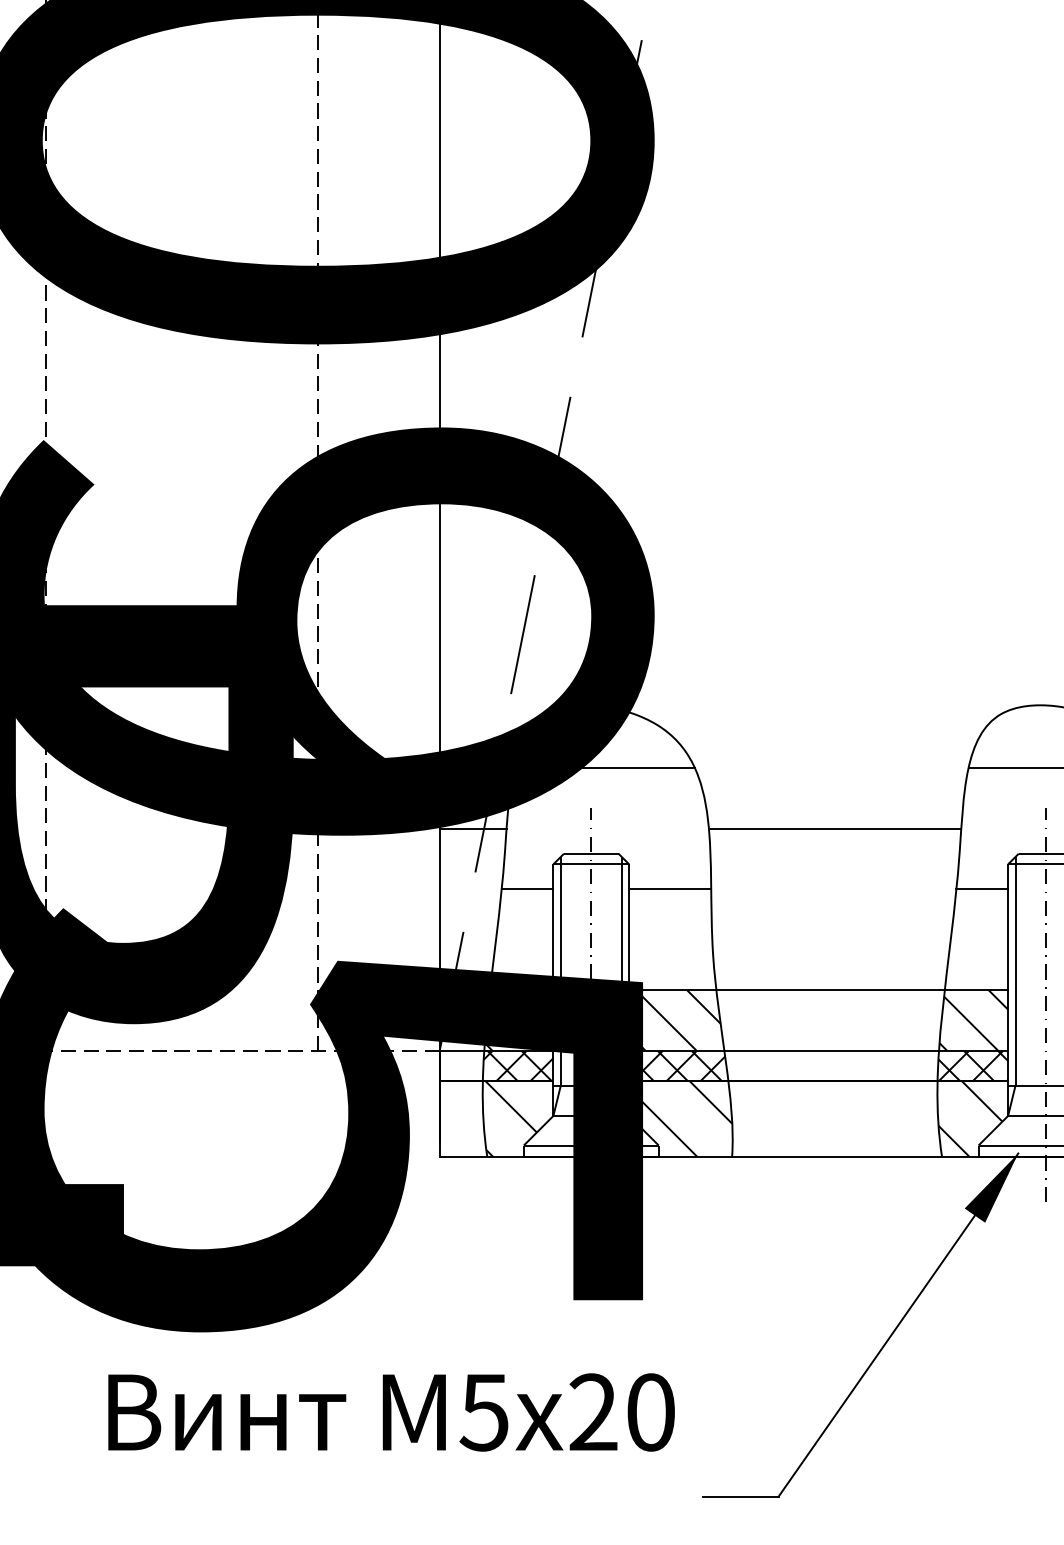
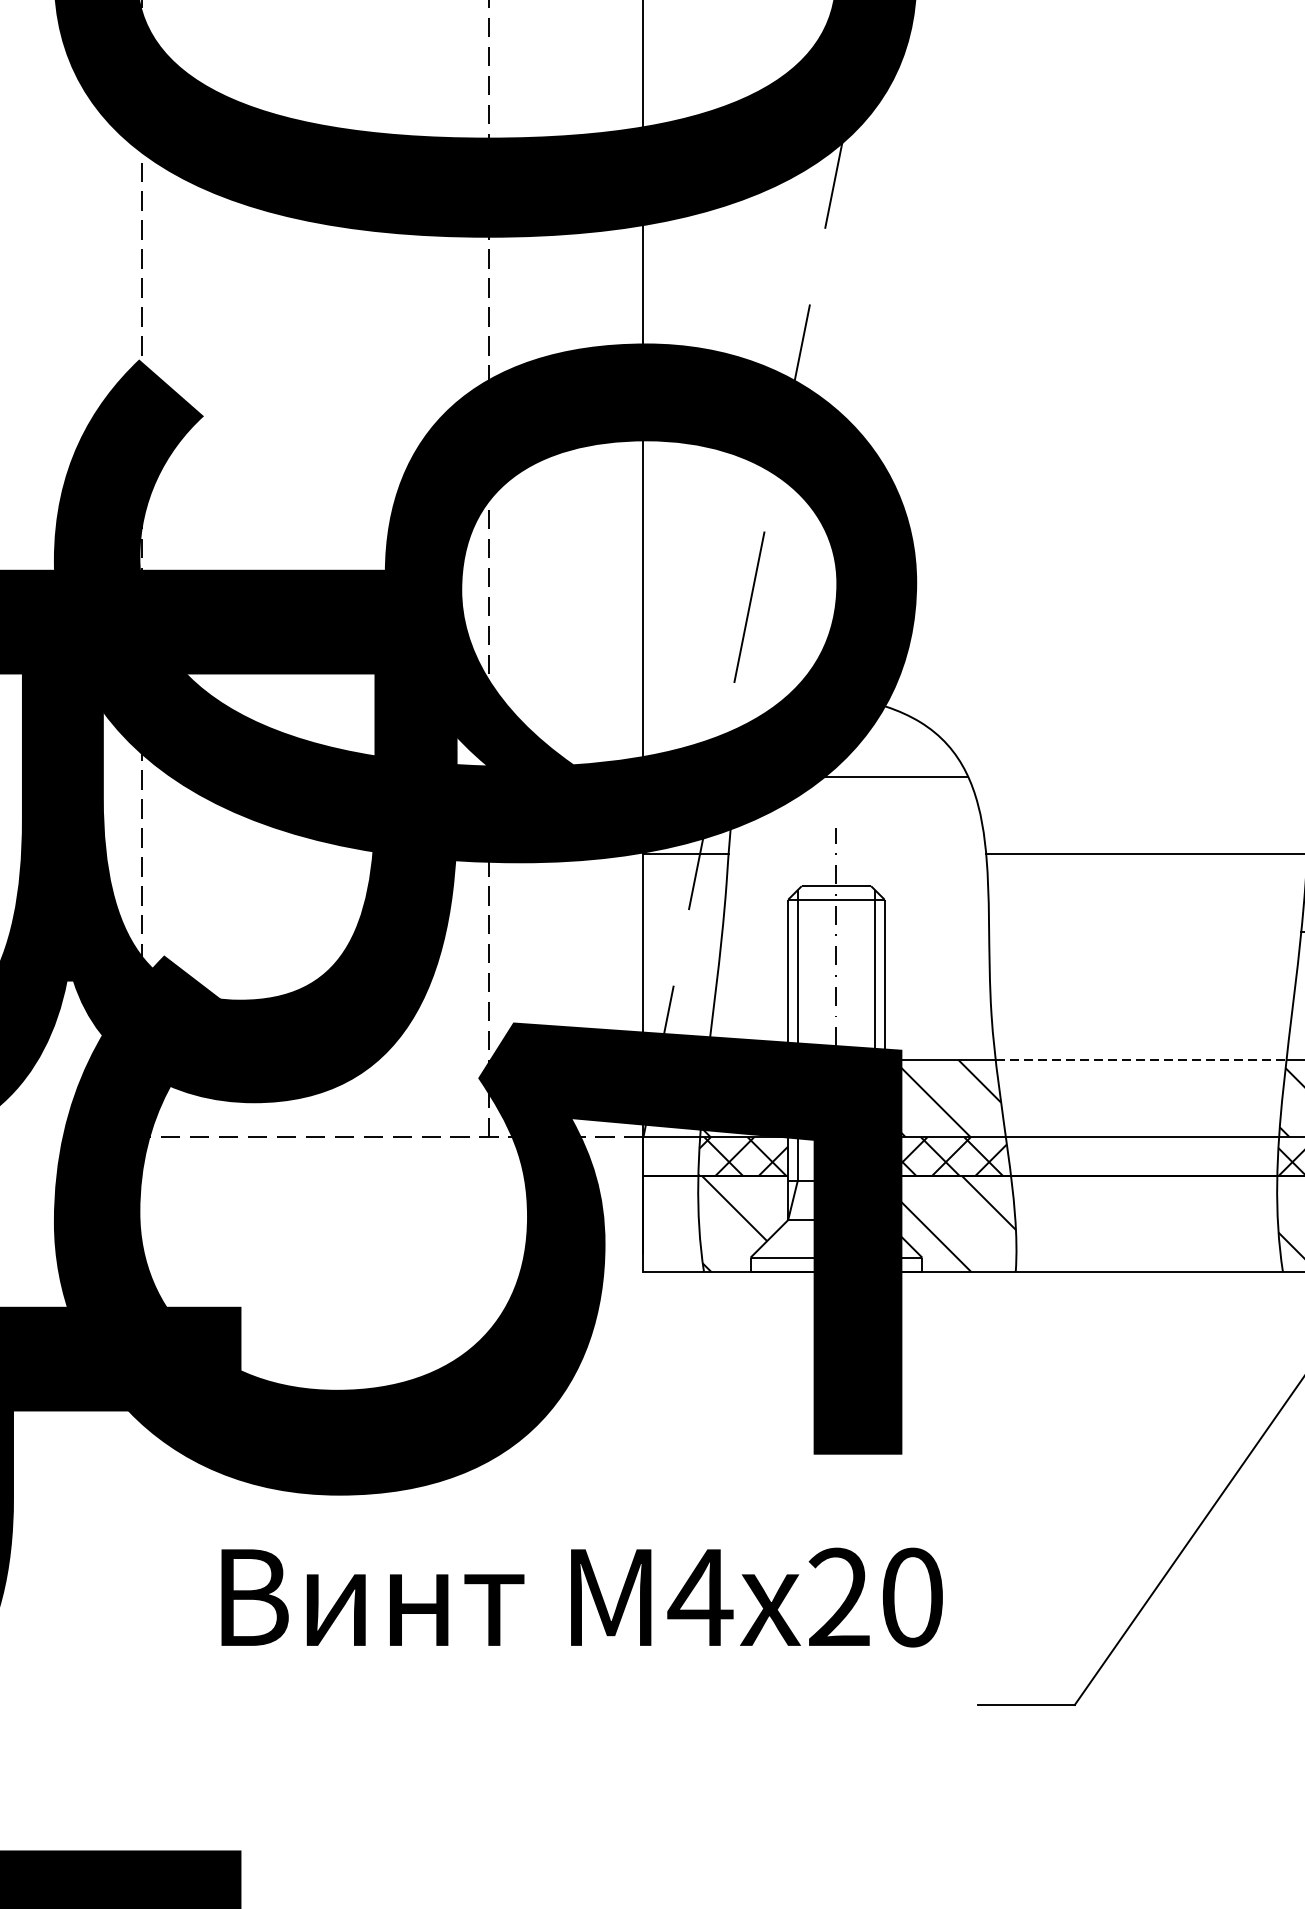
line: (527, 889) -> (755, 931), removed
line: (670, 889) -> (937, 931), removed
line: (831, 990) -> (1142, 1060), solid -> dashed
text: (484, 1412) -> (700, 1597), 5 -> 4

